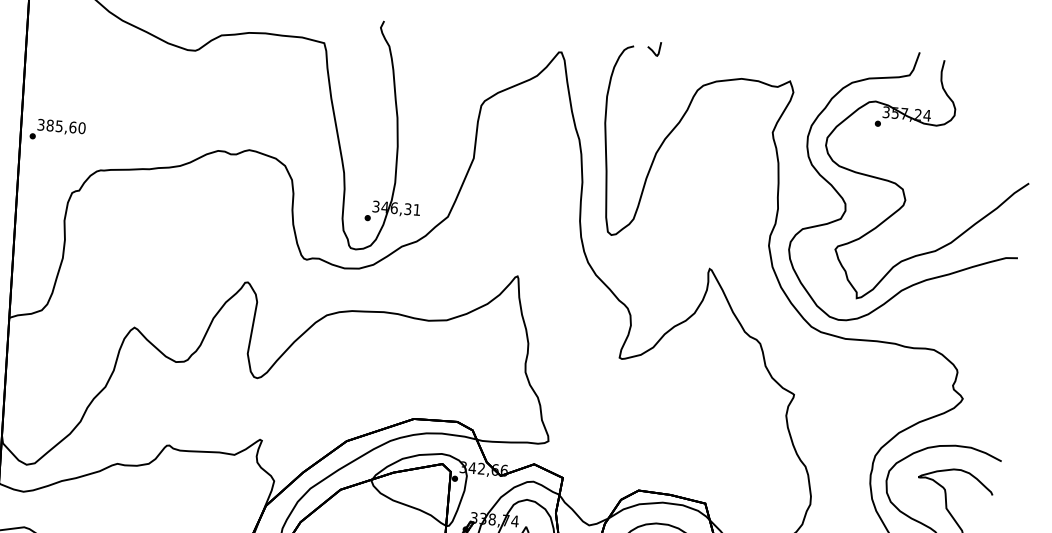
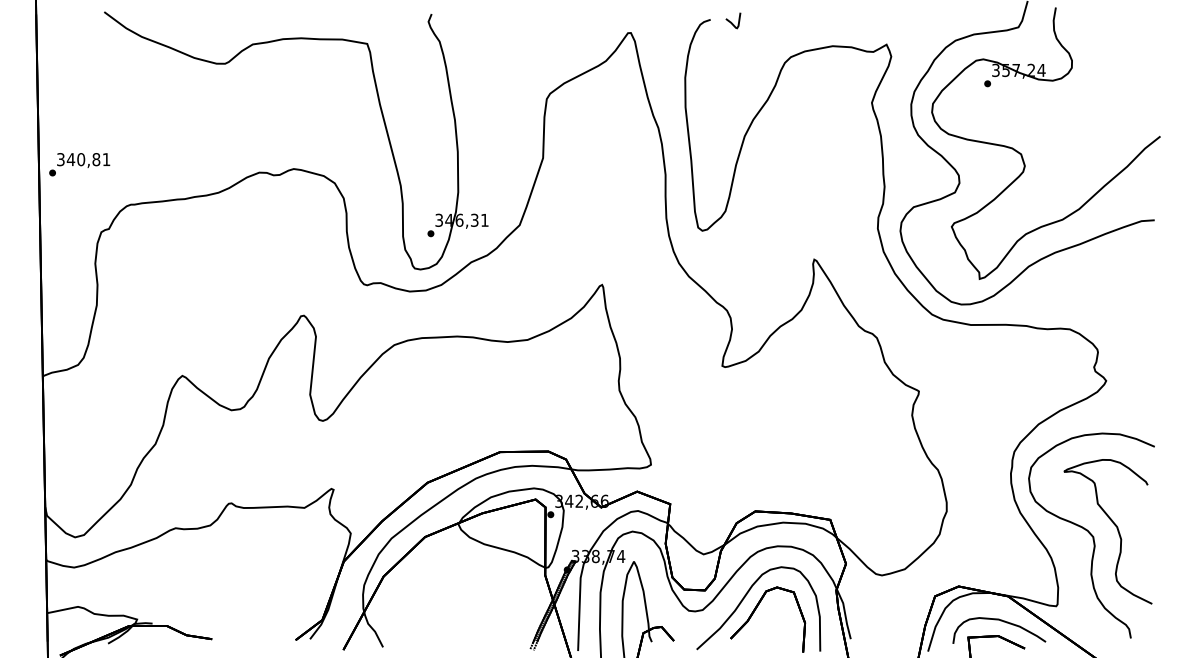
text: (65, 126) -> (88, 159), 385,60 -> 340,81

